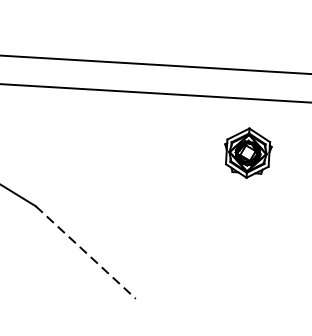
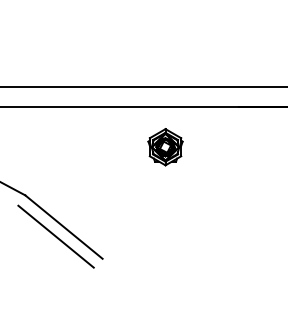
part: (247, 153) -> (165, 147), moved
line: (86, 253) -> (64, 227), dashed -> solid
line: (73, 264) -> (55, 236), added

